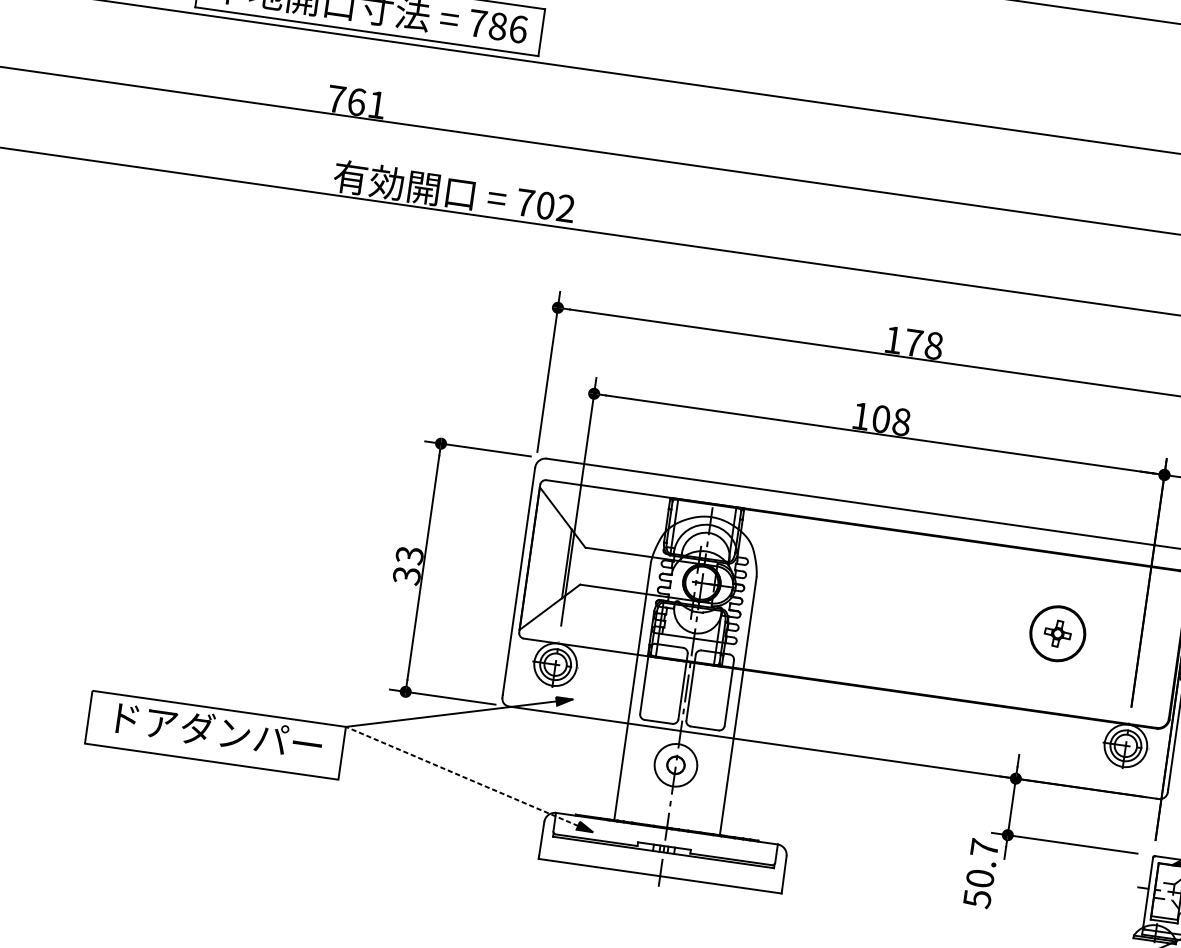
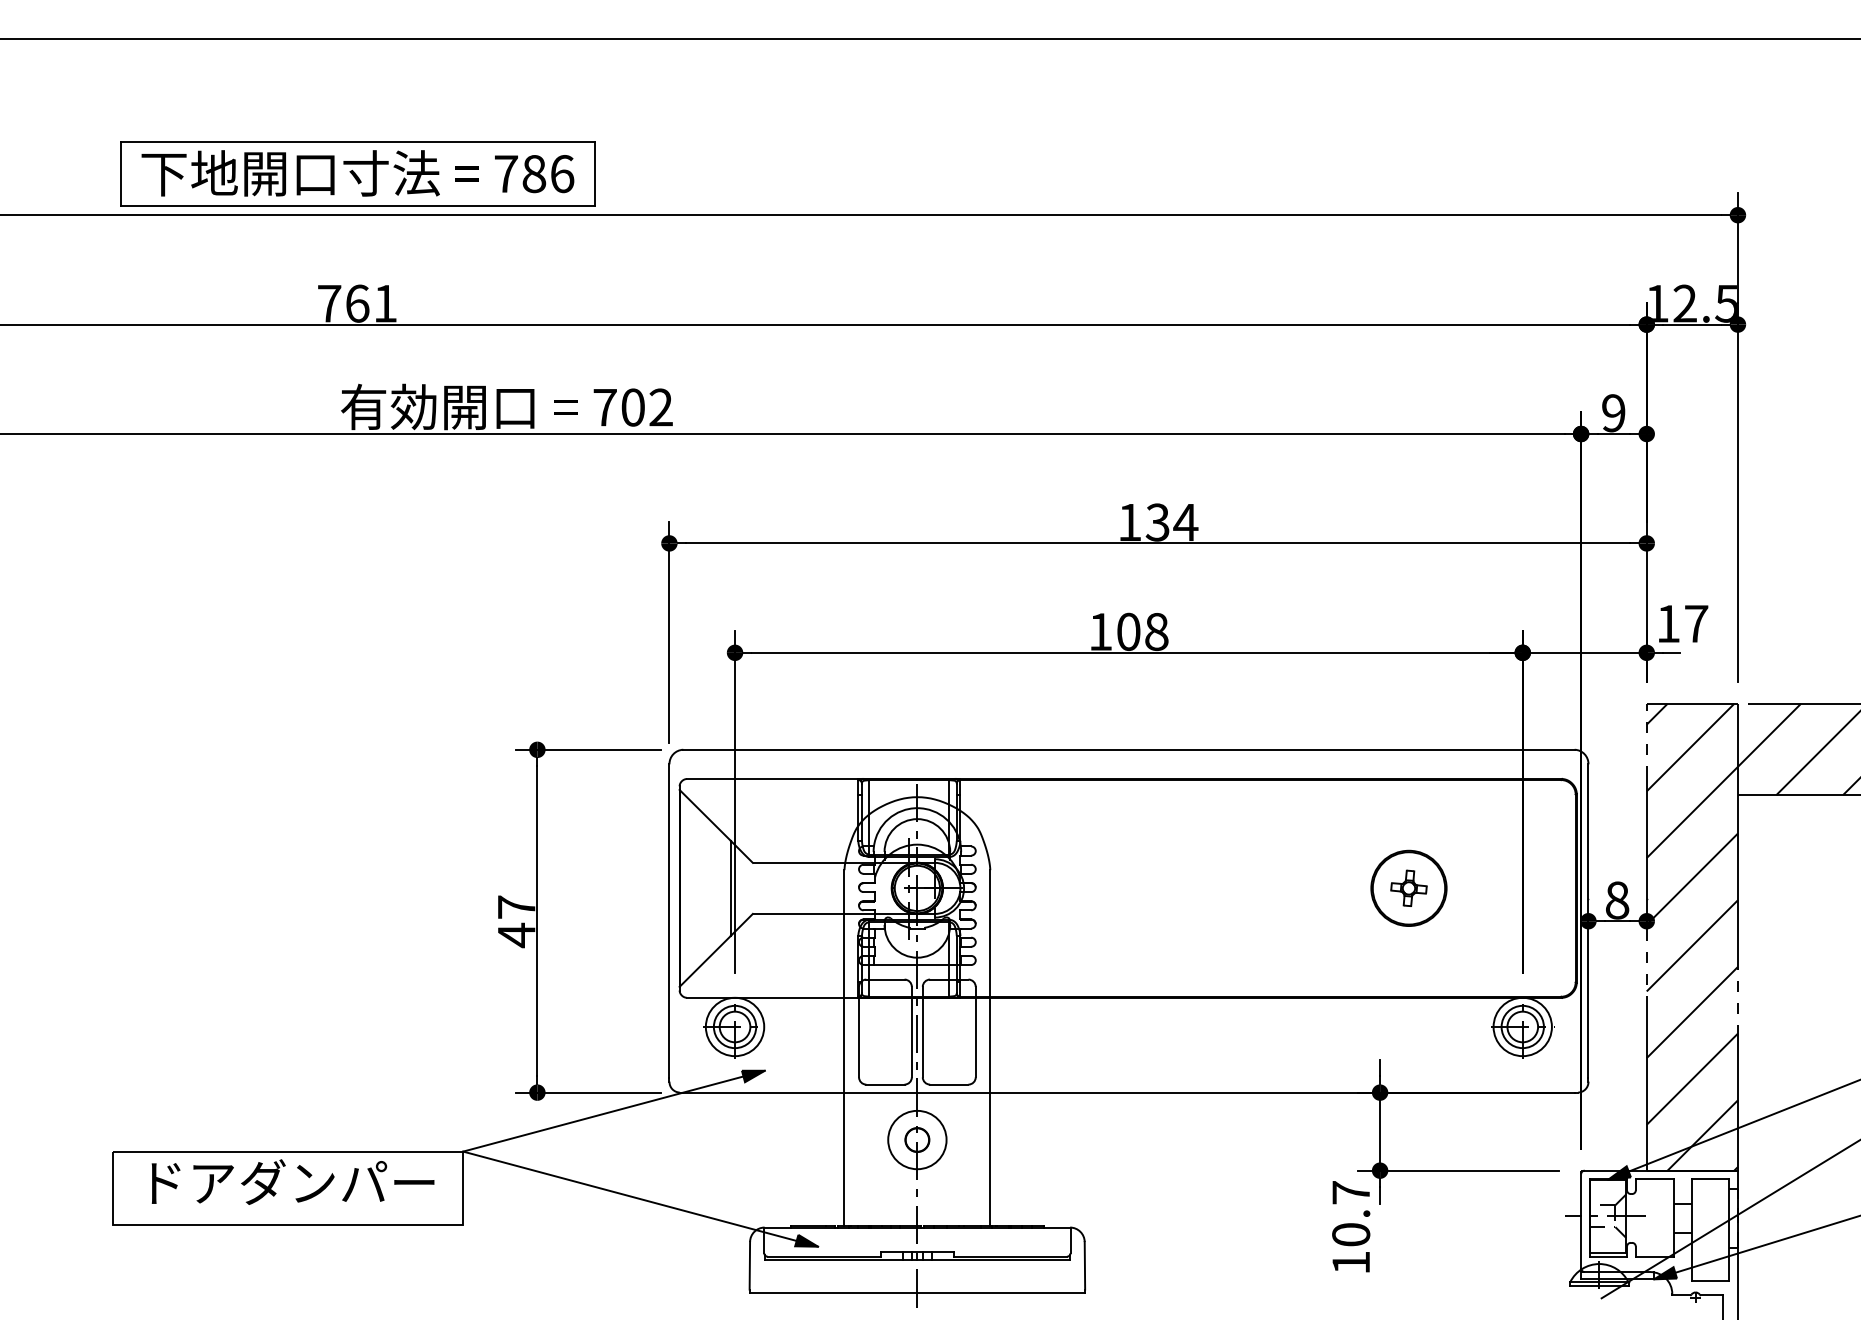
text: (923, 344) -> (1171, 522), 178 -> 134
text: (408, 565) -> (516, 921), 33 -> 47
line: (469, 779) -> (640, 1199), dashed -> solid
text: (977, 899) -> (1351, 1263), 50.7 -> 10.7

